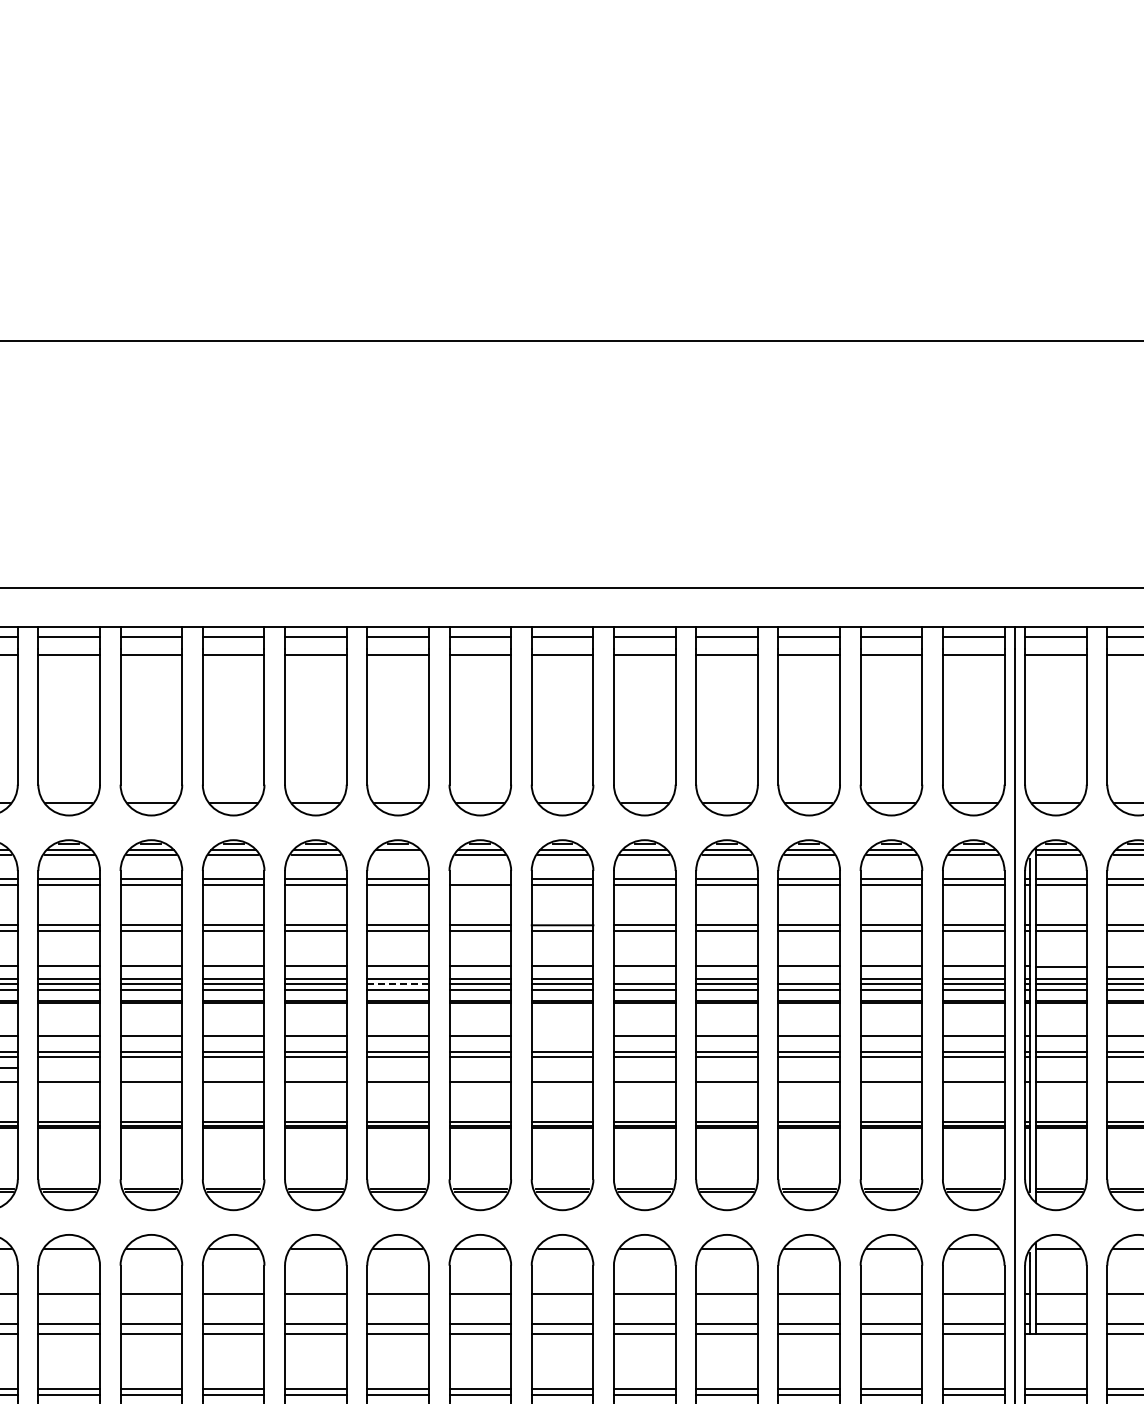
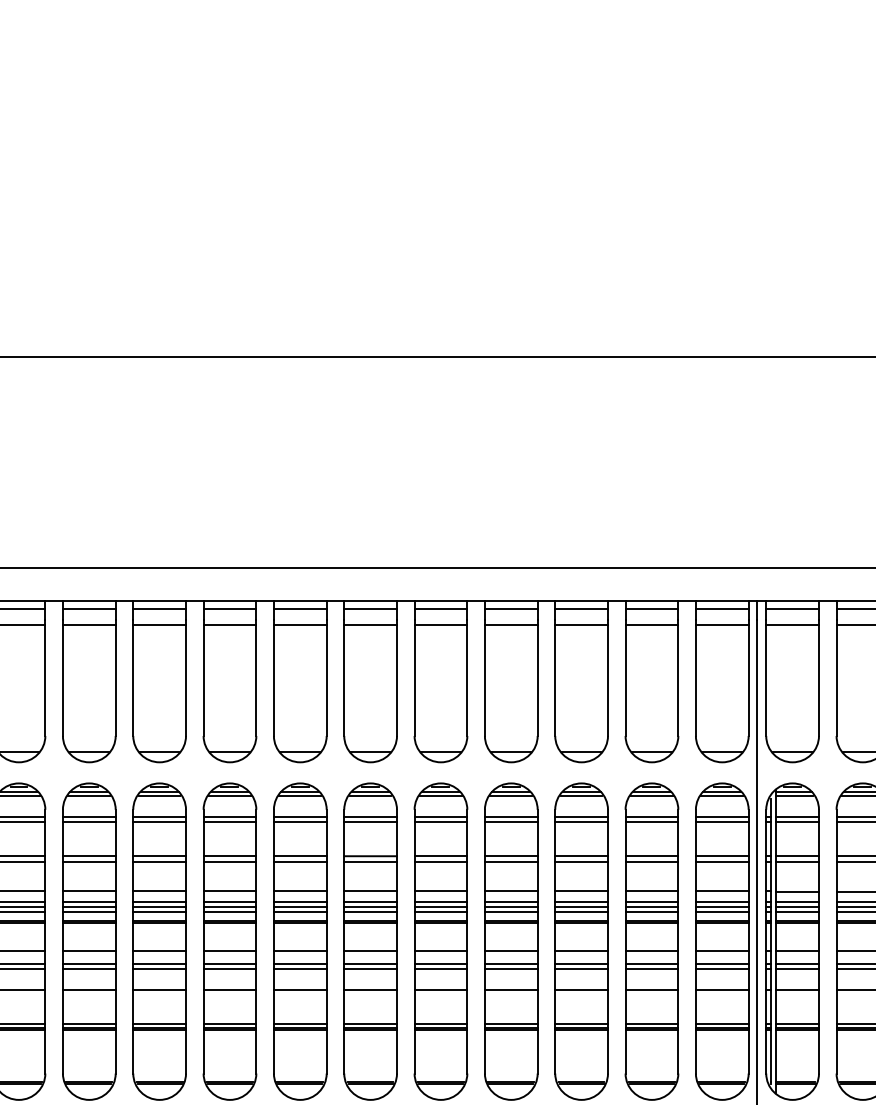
line: (397, 855) -> (229, 796), added
line: (480, 879) -> (300, 817), added
line: (644, 979) -> (440, 902), added
line: (809, 979) -> (581, 902), added
line: (398, 984) -> (230, 906), dashed -> solid
line: (562, 1035) -> (370, 950), added

